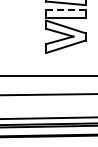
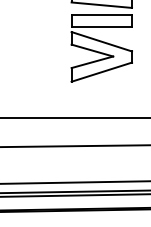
line: (66, 9) -> (102, 14), dashed -> solid

